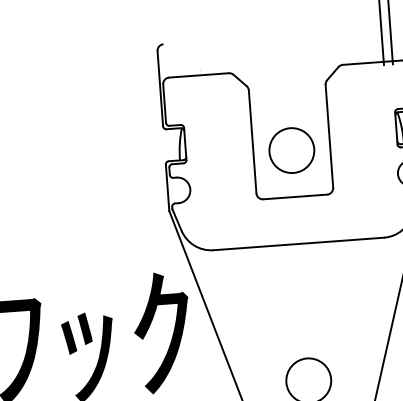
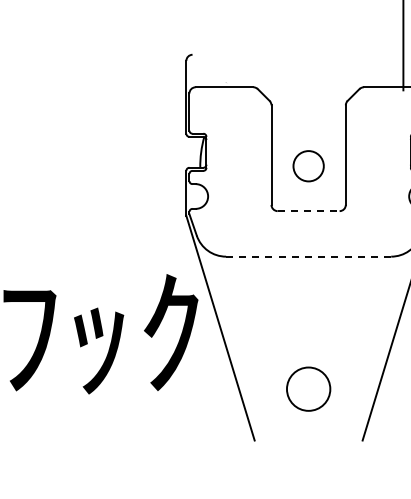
circle: (291, 149) -> (308, 165), size x0.7
line: (295, 197) -> (308, 211), solid -> dashed
line: (298, 243) -> (308, 256), solid -> dashed

